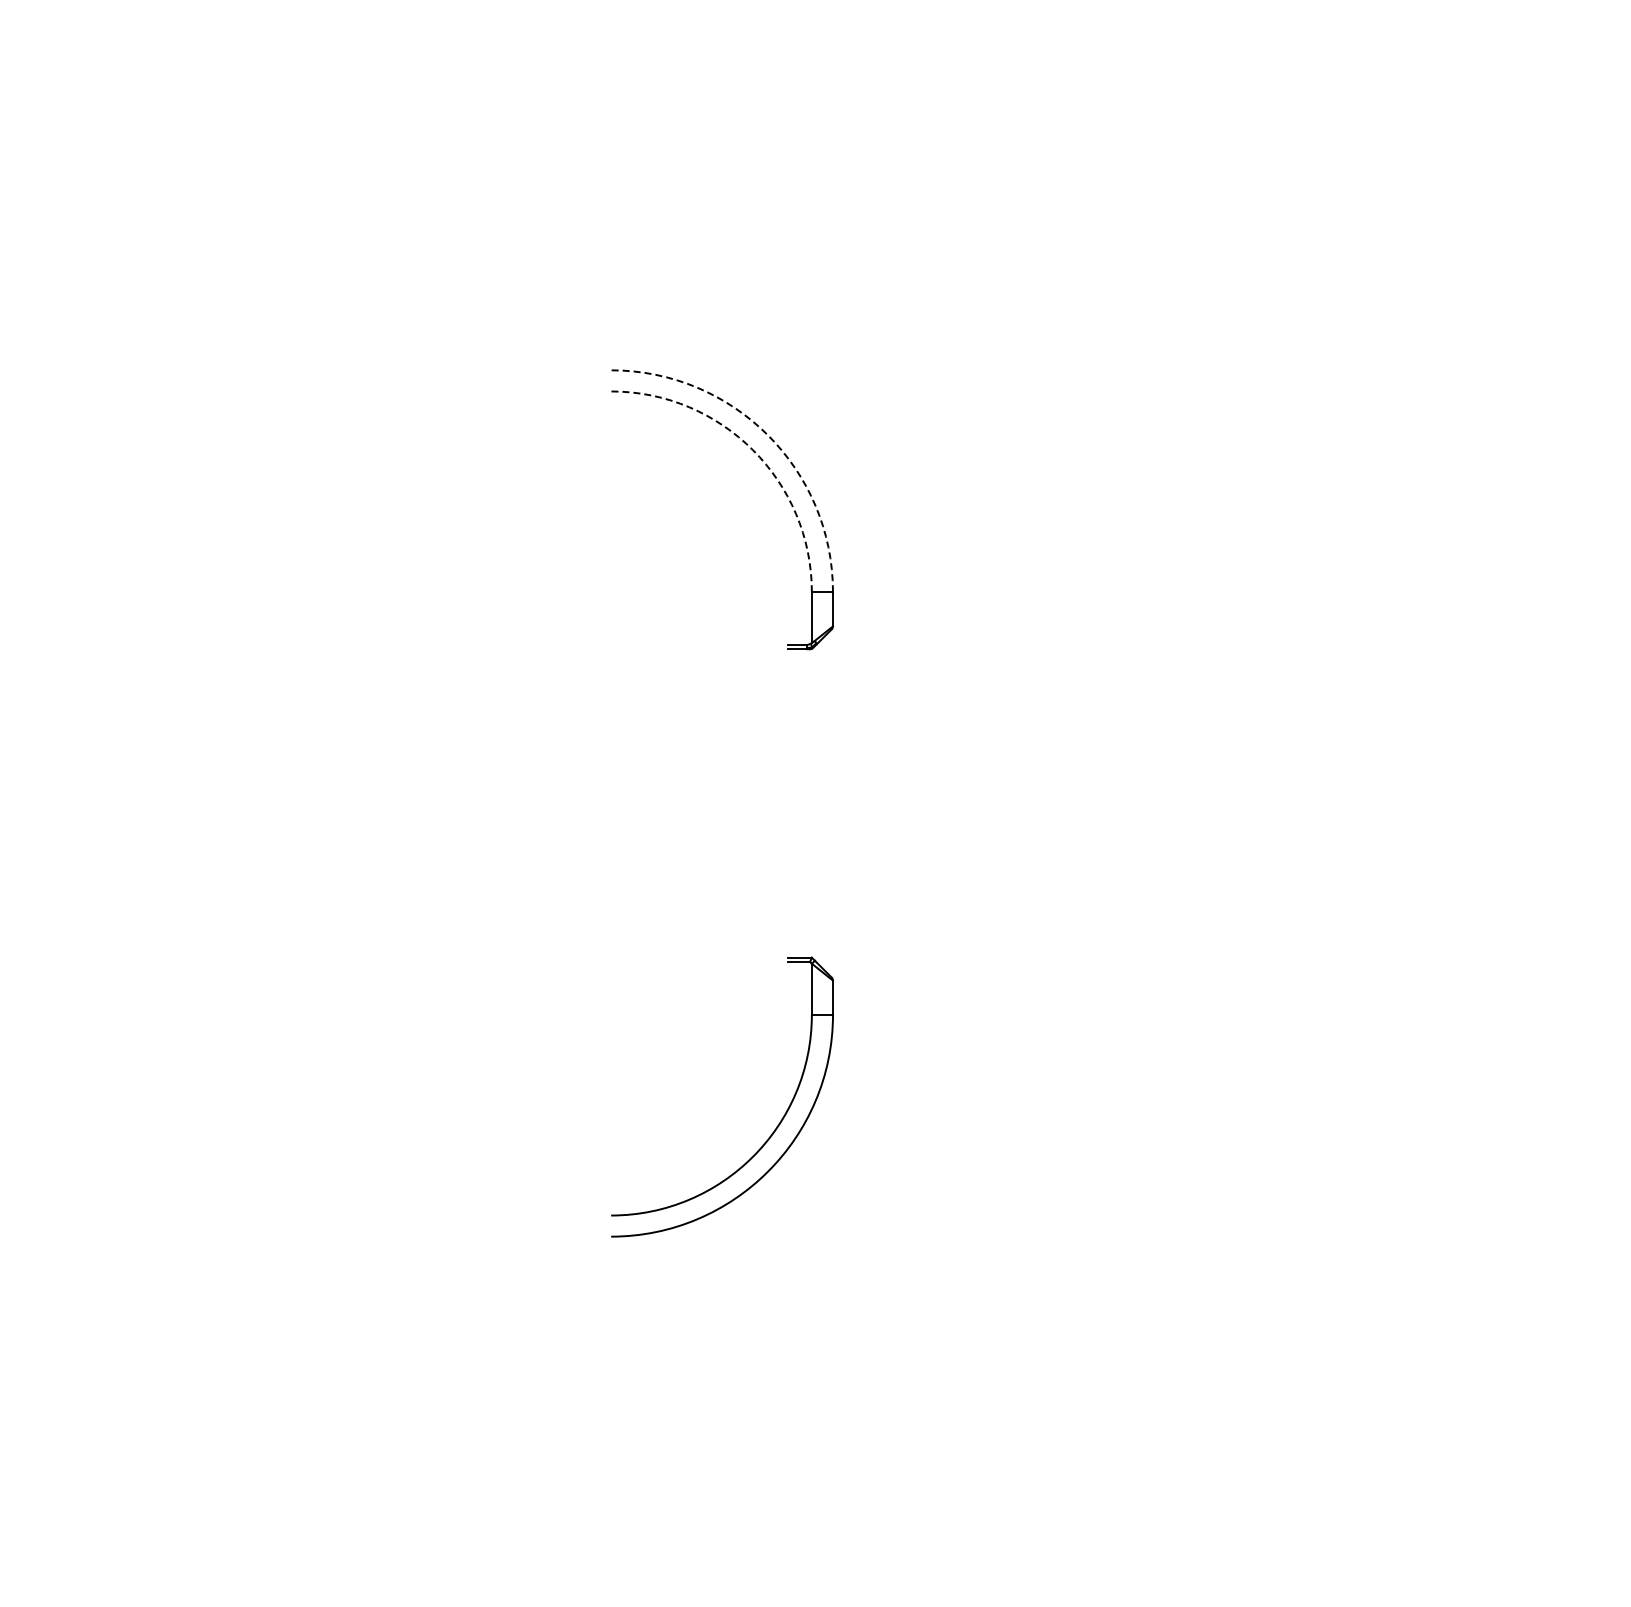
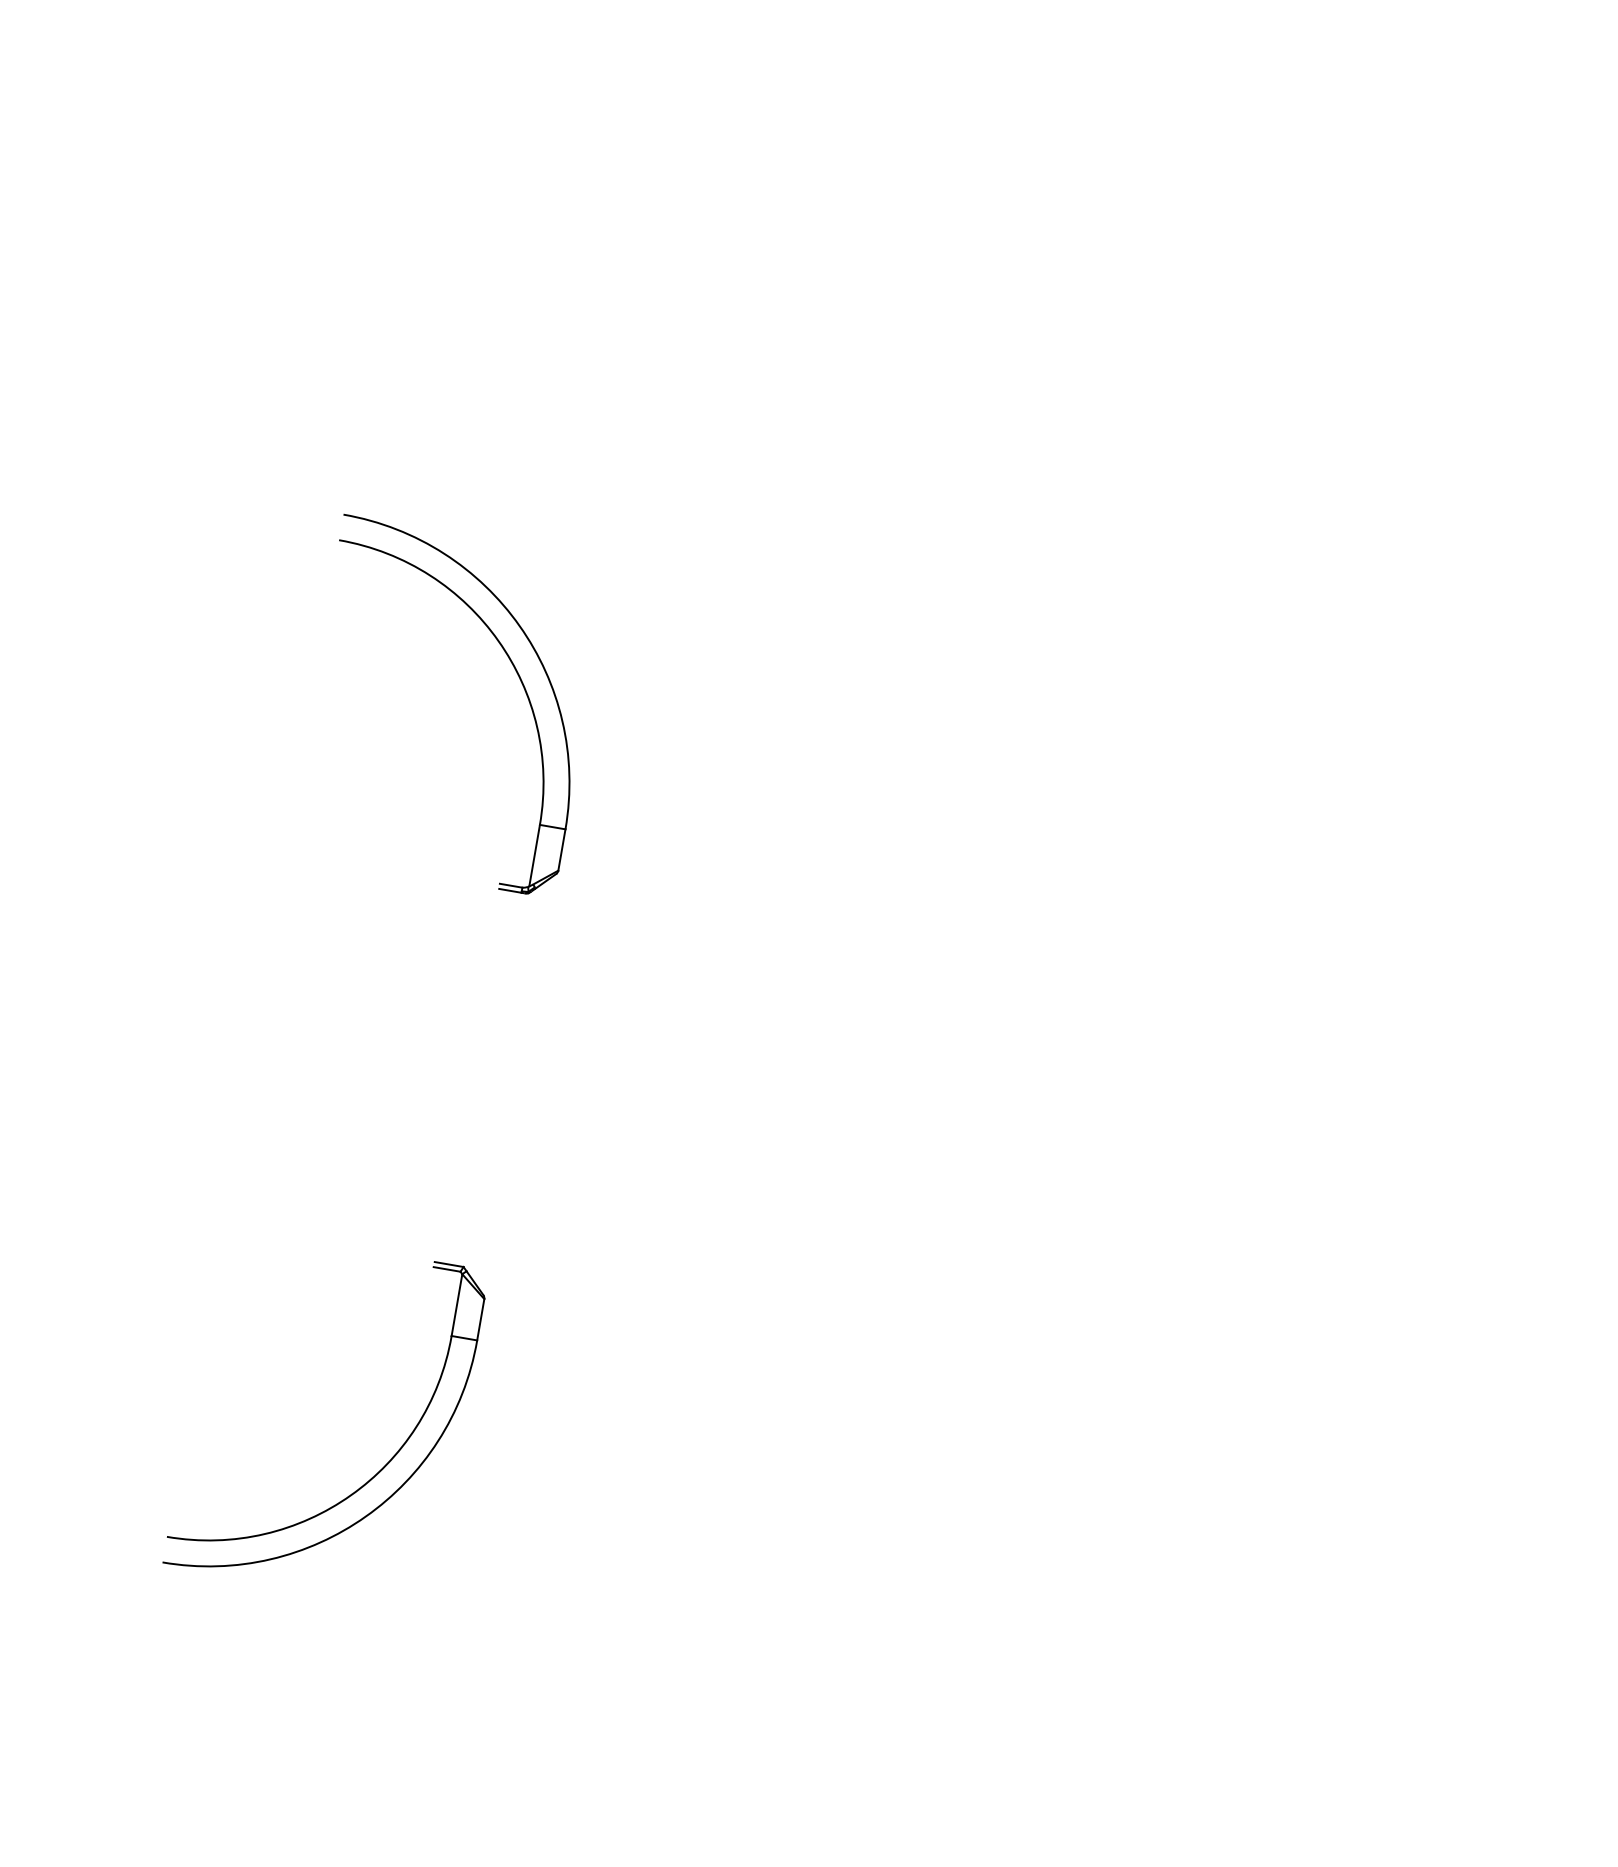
arc: (768, 435) -> (520, 626), dashed -> solid
arc: (753, 450) -> (498, 641), dashed -> solid

